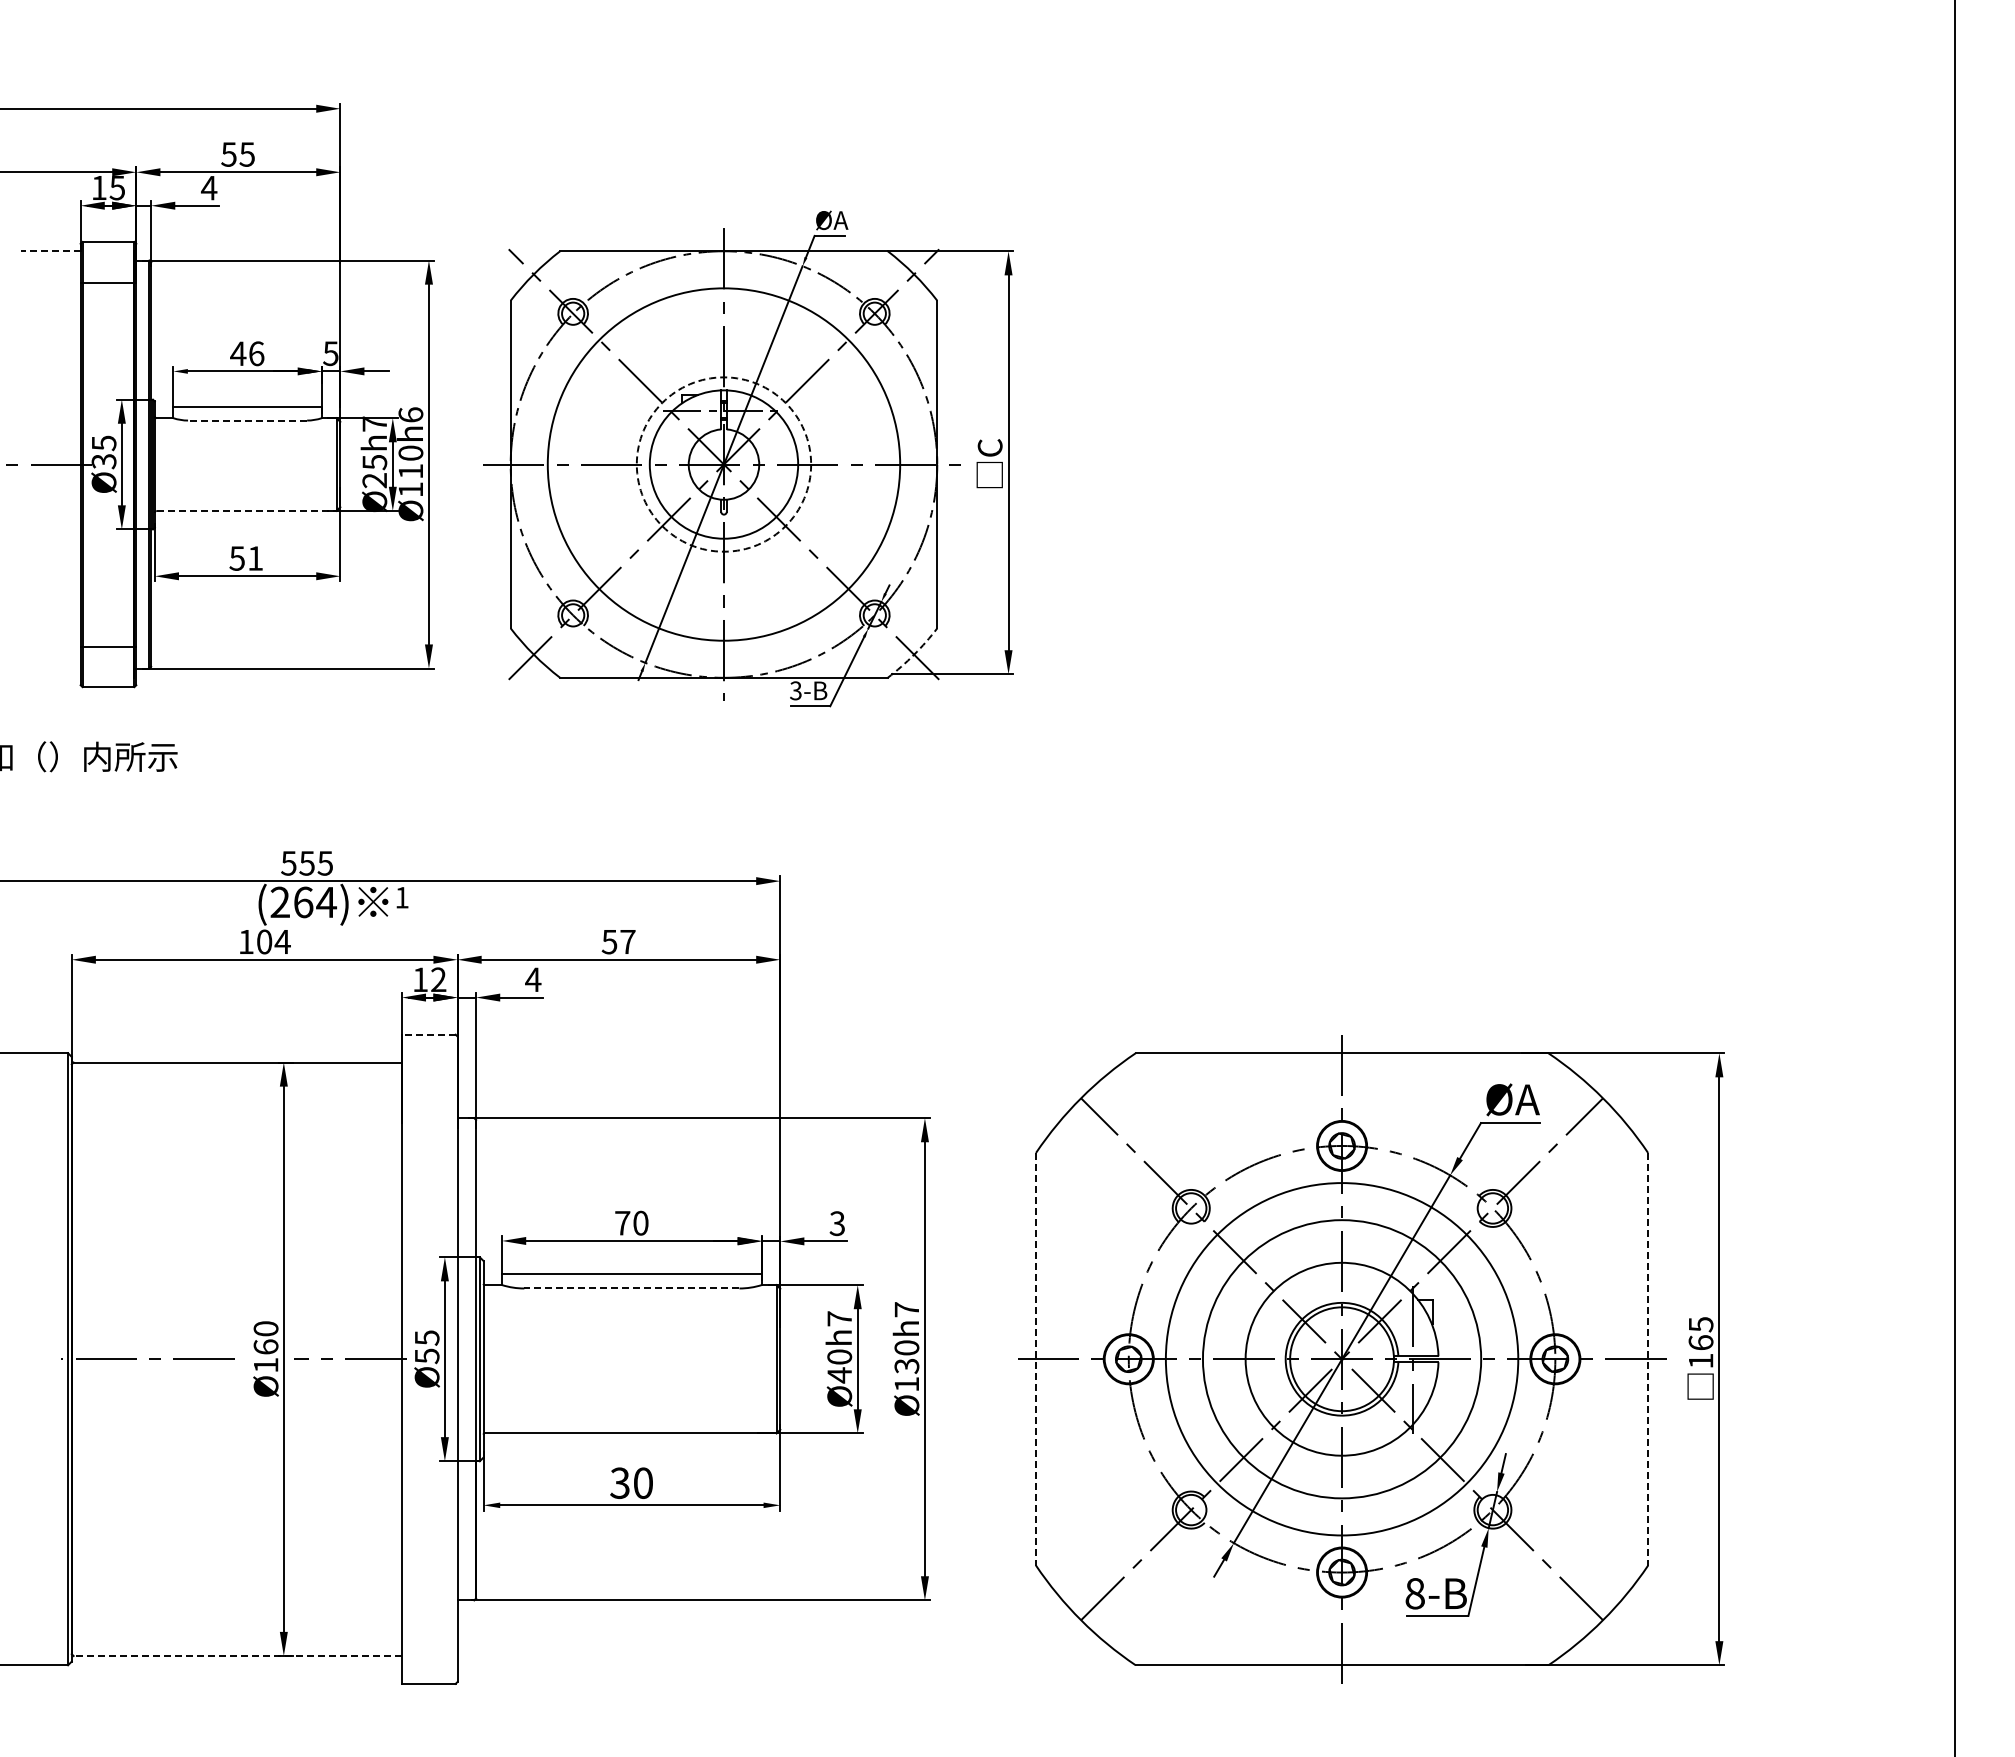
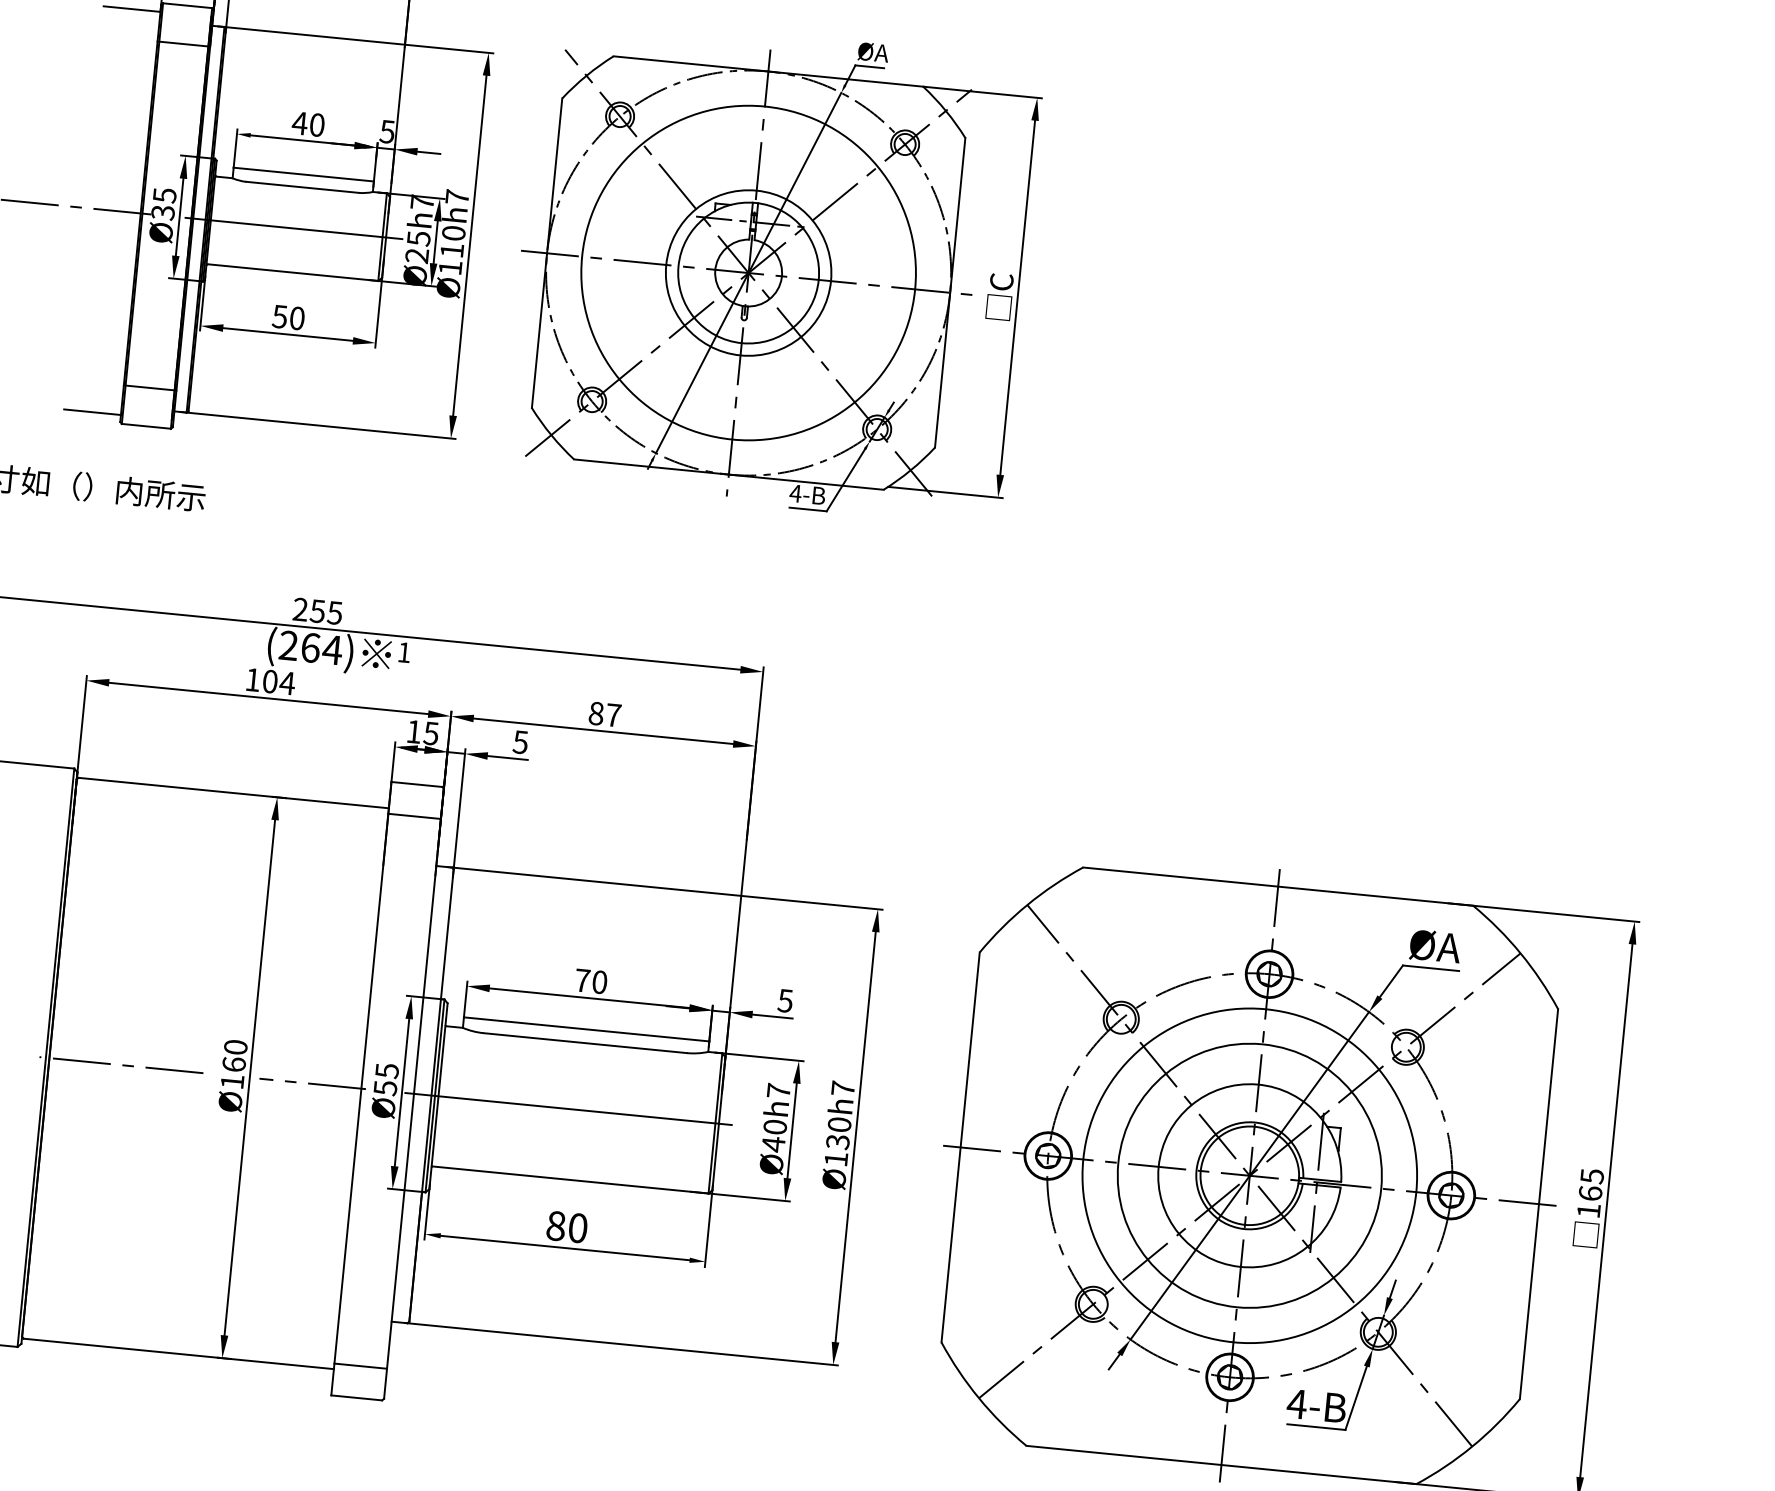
line: (50, 251) -> (131, 9), dashed -> solid
text: (256, 353) -> (317, 124), 46 -> 40
text: (410, 414) -> (457, 196), Ø110h6 -> Ø110h7
line: (247, 420) -> (302, 187), dashed -> solid
line: (242, 464) -> (293, 228), added
circle: (723, 464) -> (748, 272), dashed -> solid
line: (246, 510) -> (293, 272), dashed -> solid
text: (255, 558) -> (297, 318), 51 -> 50
arc: (914, 654) -> (911, 470), dashed -> solid
line: (50, 677) -> (92, 411), added
text: (795, 690) -> (795, 493), 3-B -> 4-B
text: (288, 863) -> (300, 609), 555 -> 255
text: (609, 941) -> (596, 713), 57 -> 87
text: (438, 979) -> (431, 733), 12 -> 15
text: (533, 979) -> (520, 742), 4 -> 5
line: (428, 1034) -> (416, 784), dashed -> solid
line: (429, 1068) -> (414, 816), added
text: (837, 1223) -> (785, 1000), 3 -> 5
line: (631, 1288) -> (584, 1043), dashed -> solid
line: (620, 1359) -> (567, 1109), added
line: (1036, 1359) -> (961, 1147), dashed -> solid
line: (1648, 1359) -> (1539, 1204), dashed -> solid
text: (619, 1482) -> (555, 1225), 30 -> 80
text: (1414, 1593) -> (1296, 1403), 8-B -> 4-B
line: (429, 1650) -> (360, 1366), added
line: (237, 1656) -> (178, 1354), dashed -> solid

